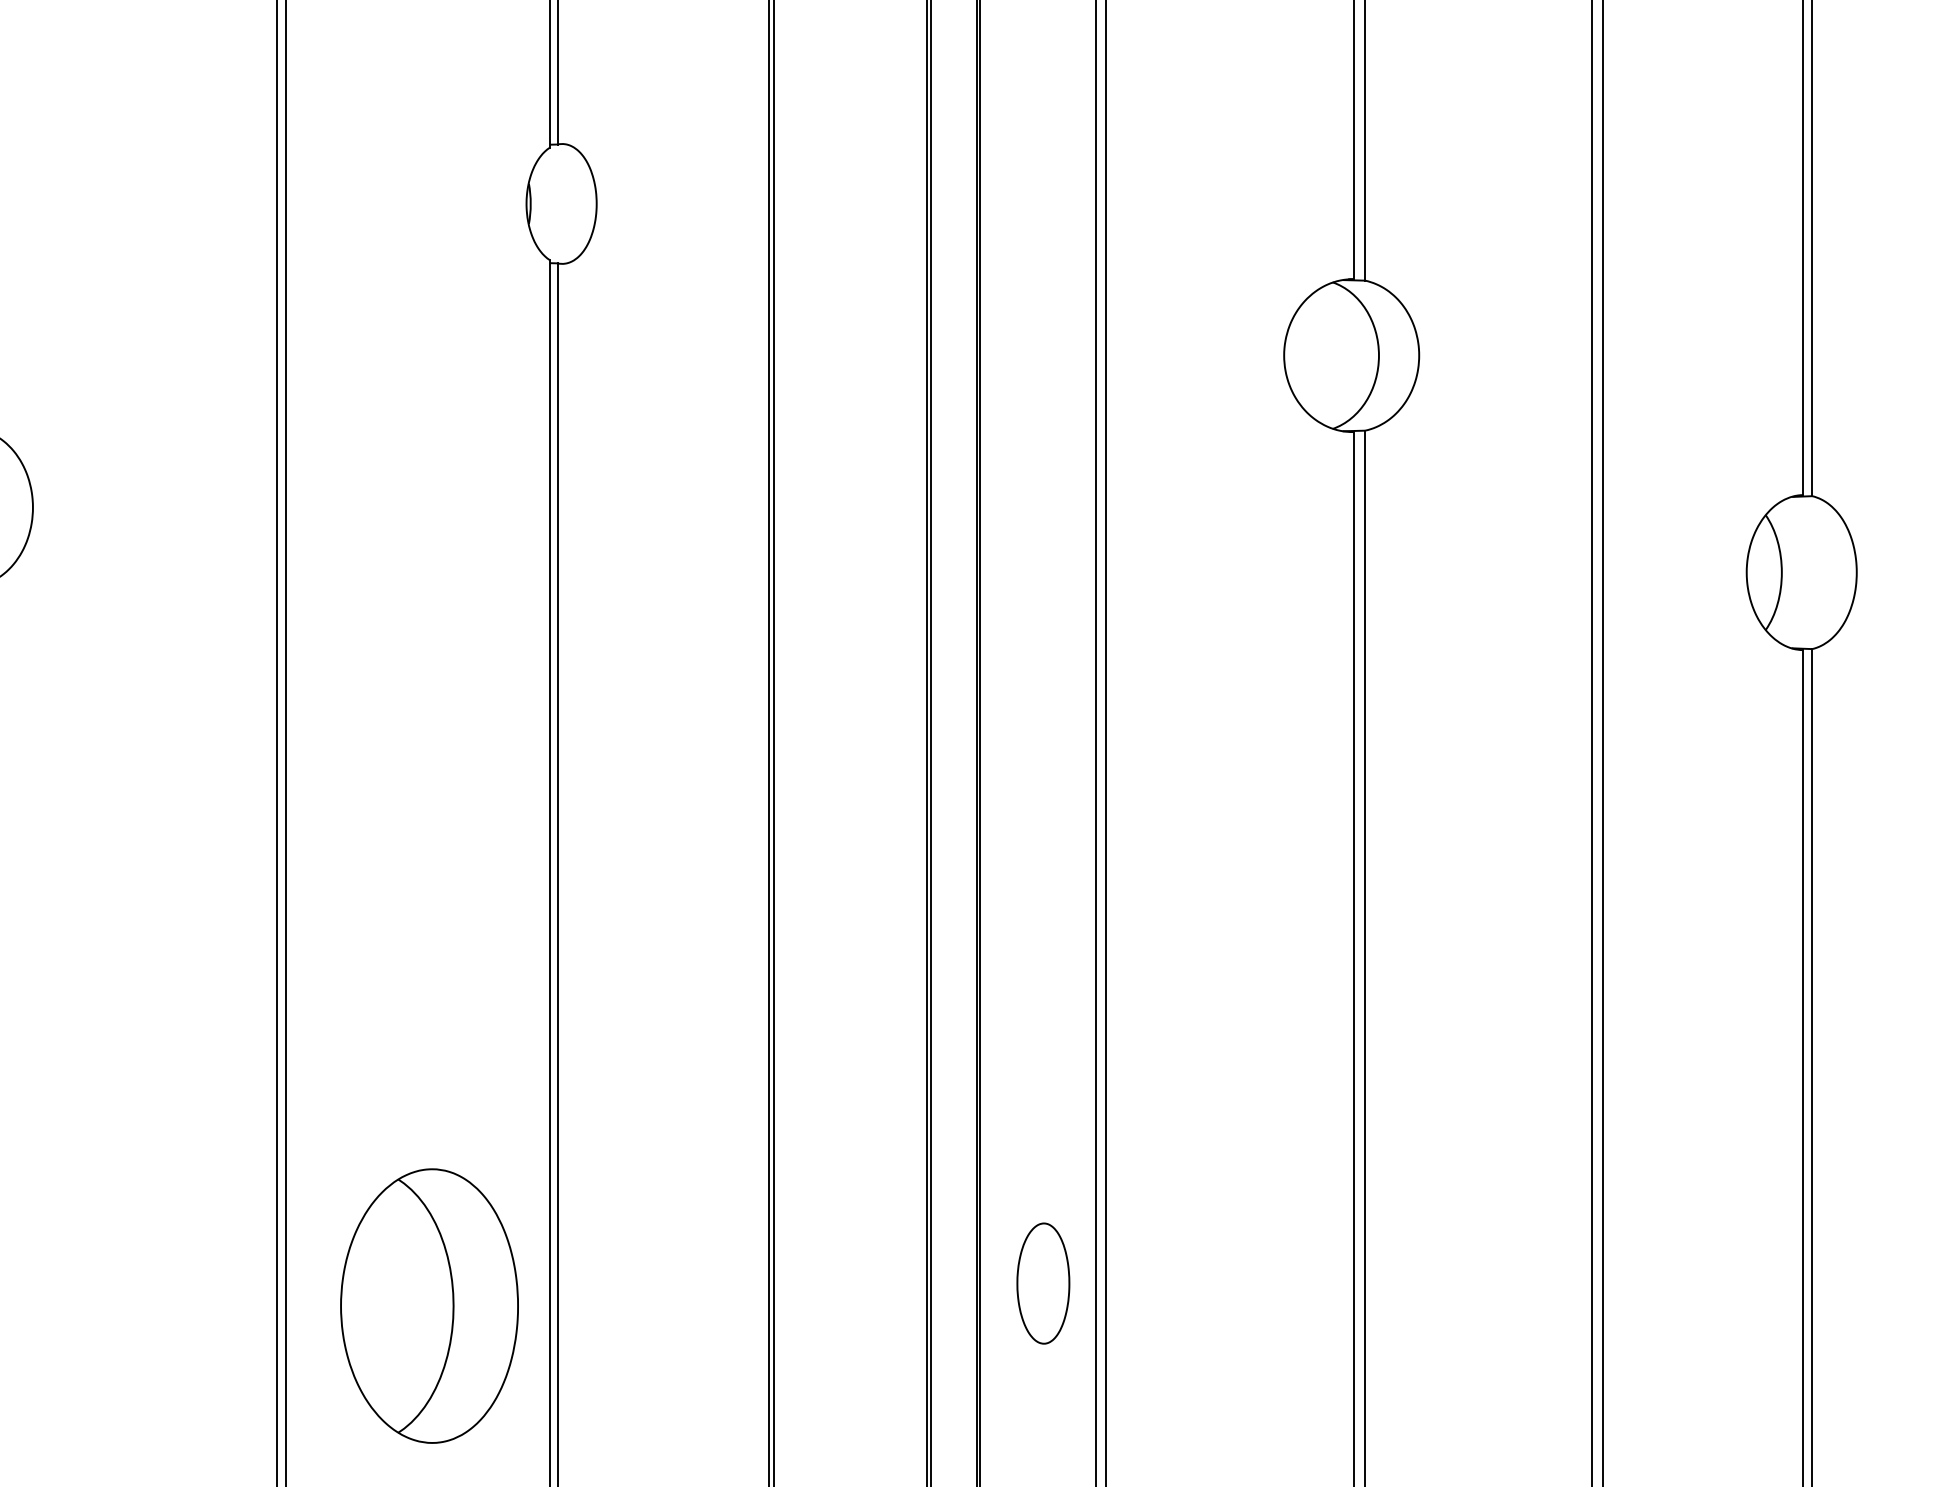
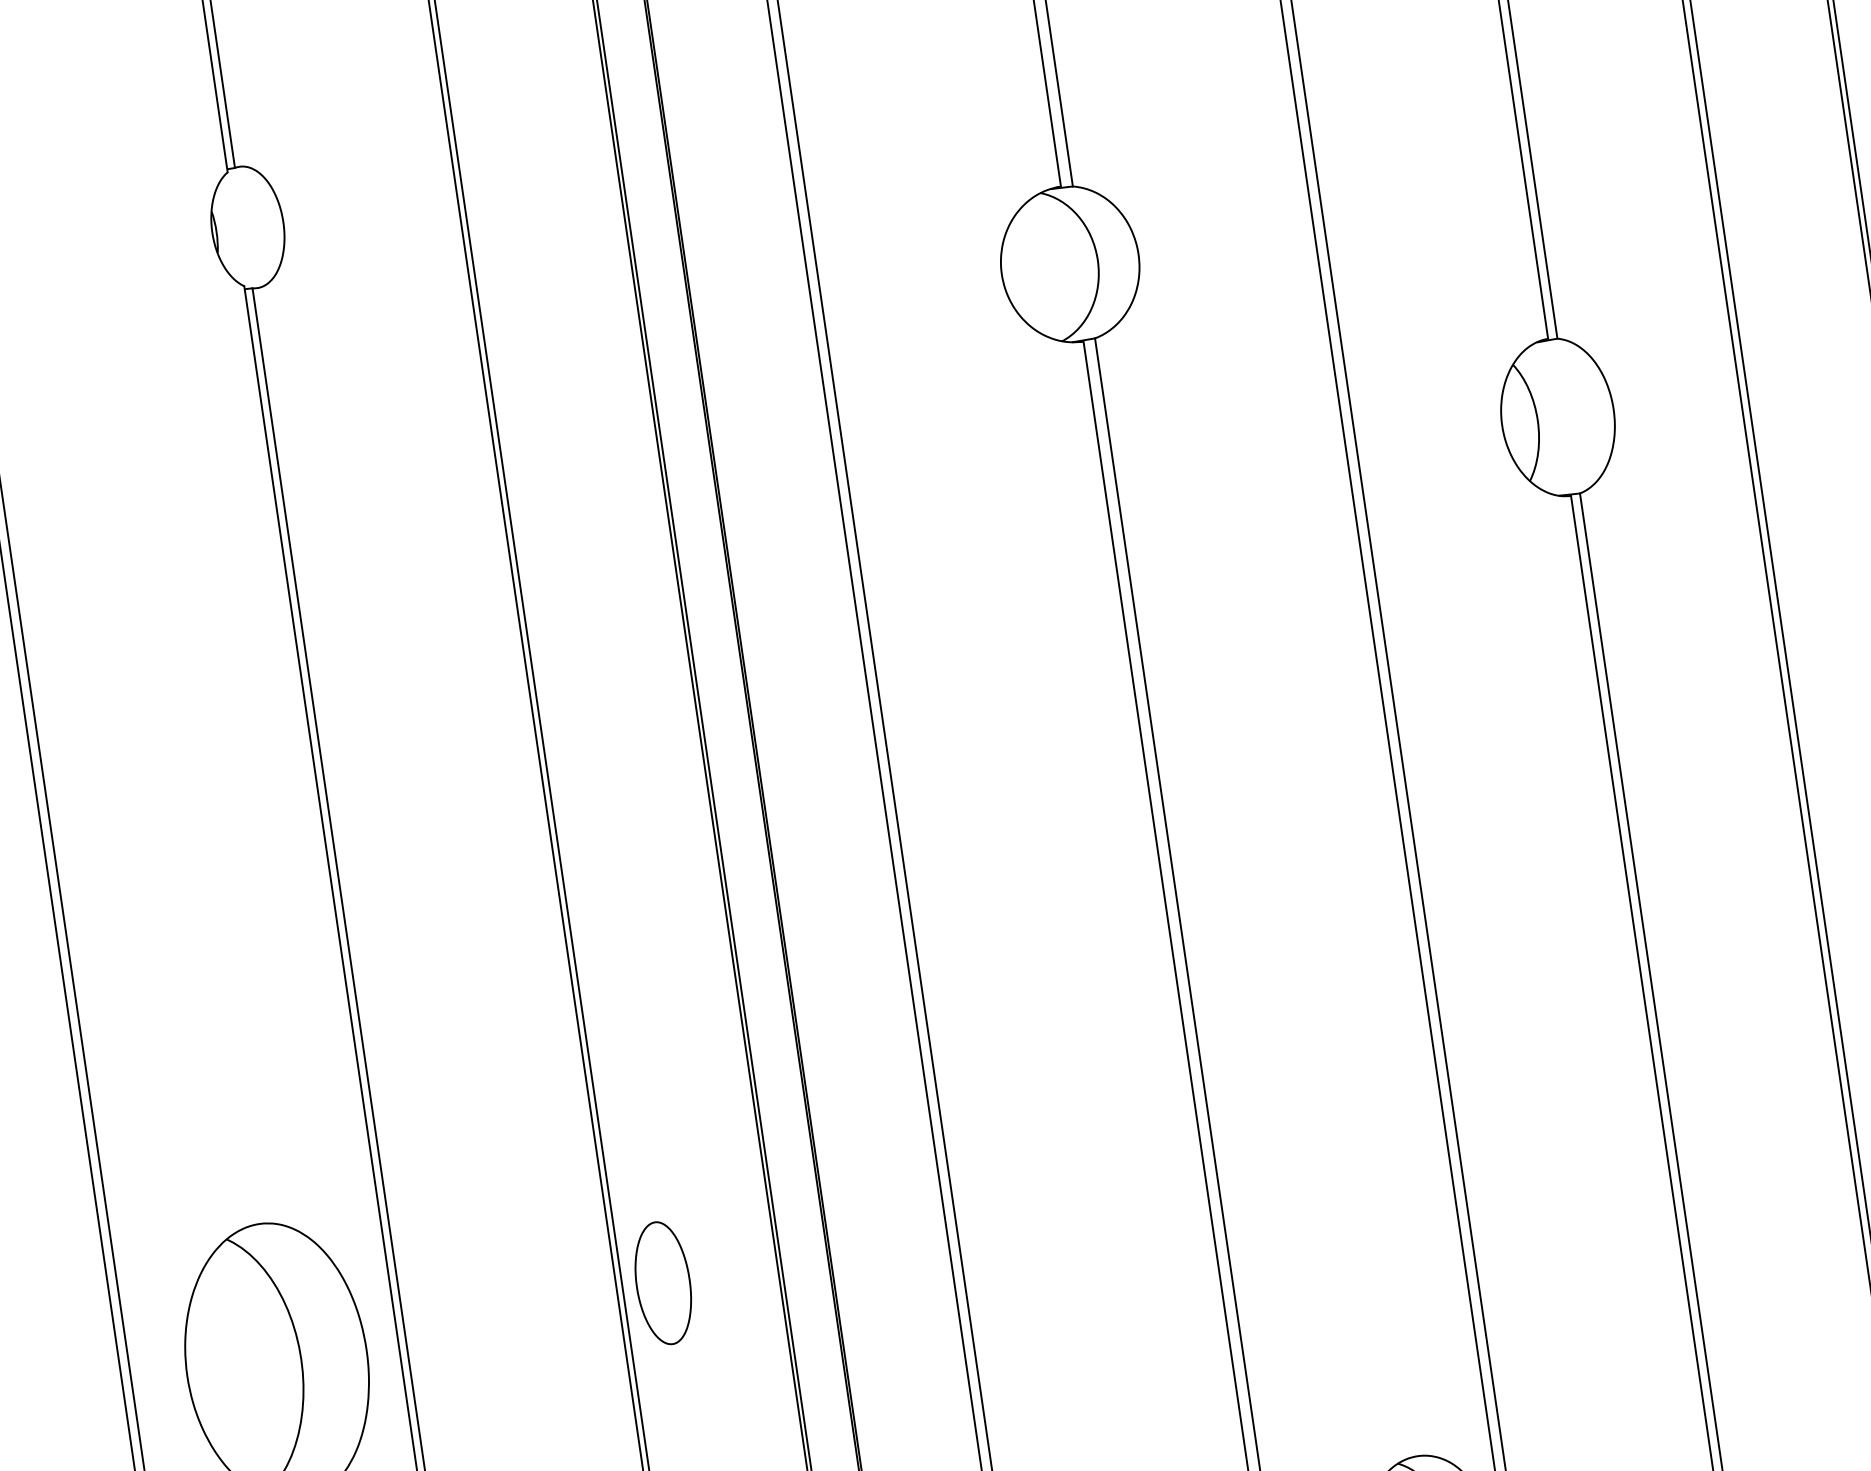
part: (1043, 1283) -> (663, 1283), moved

